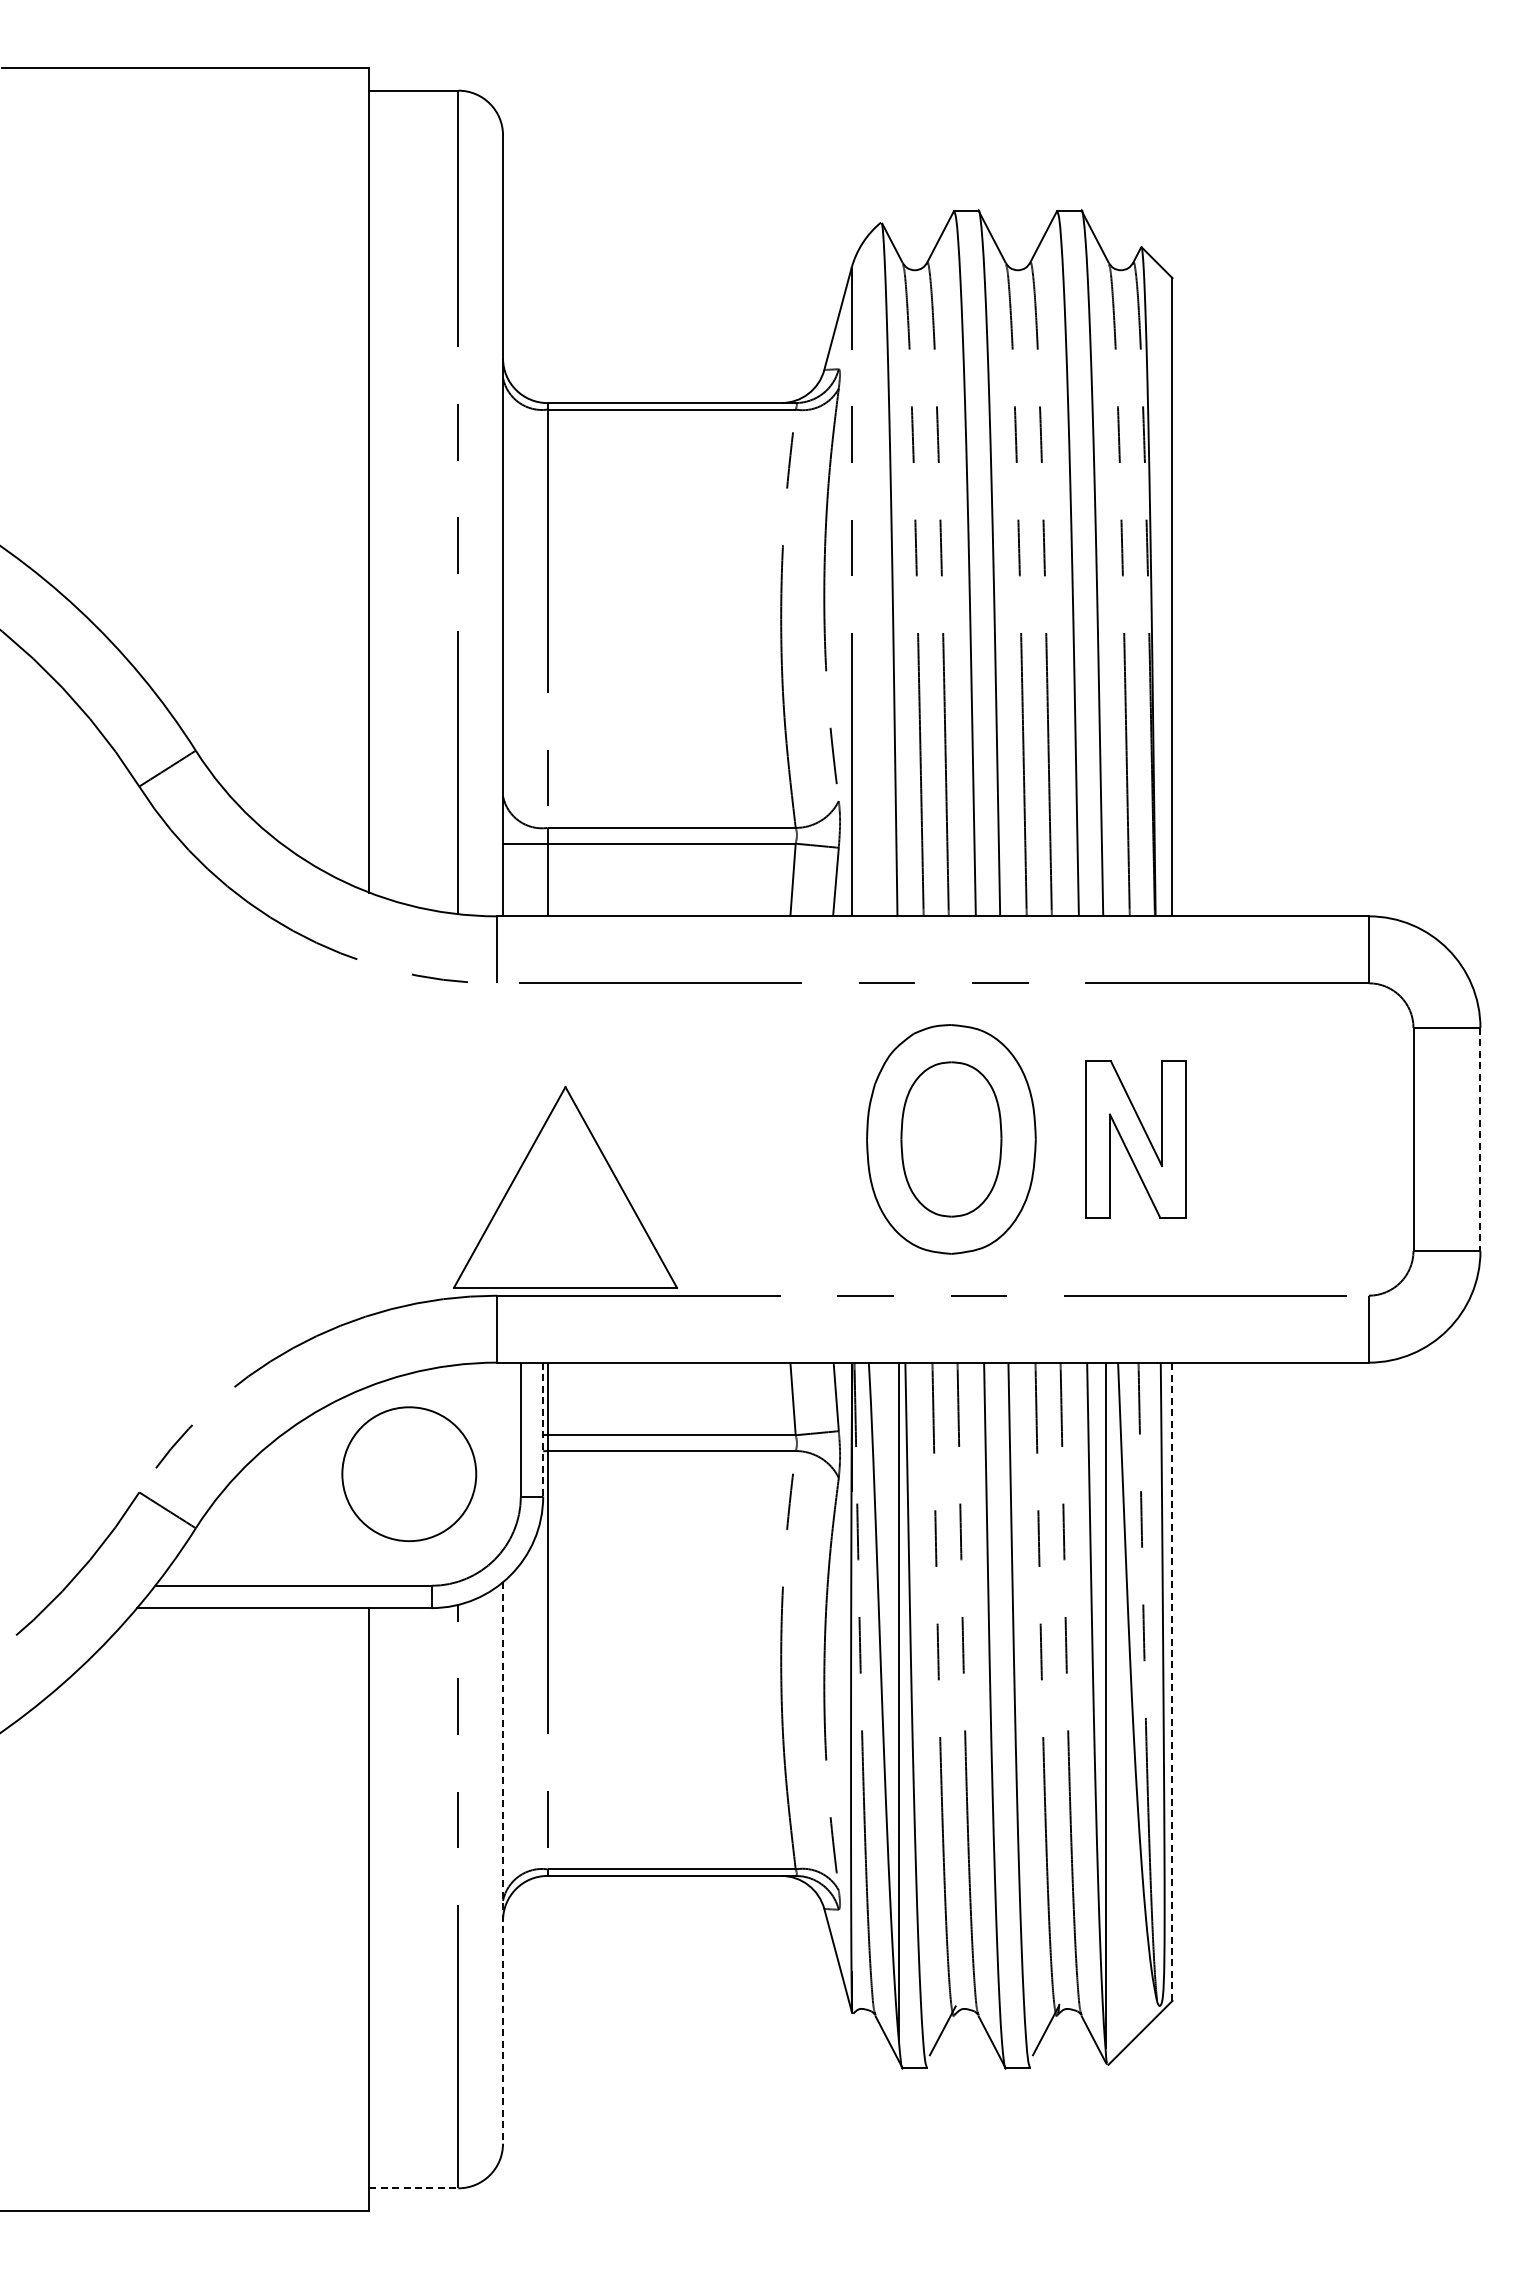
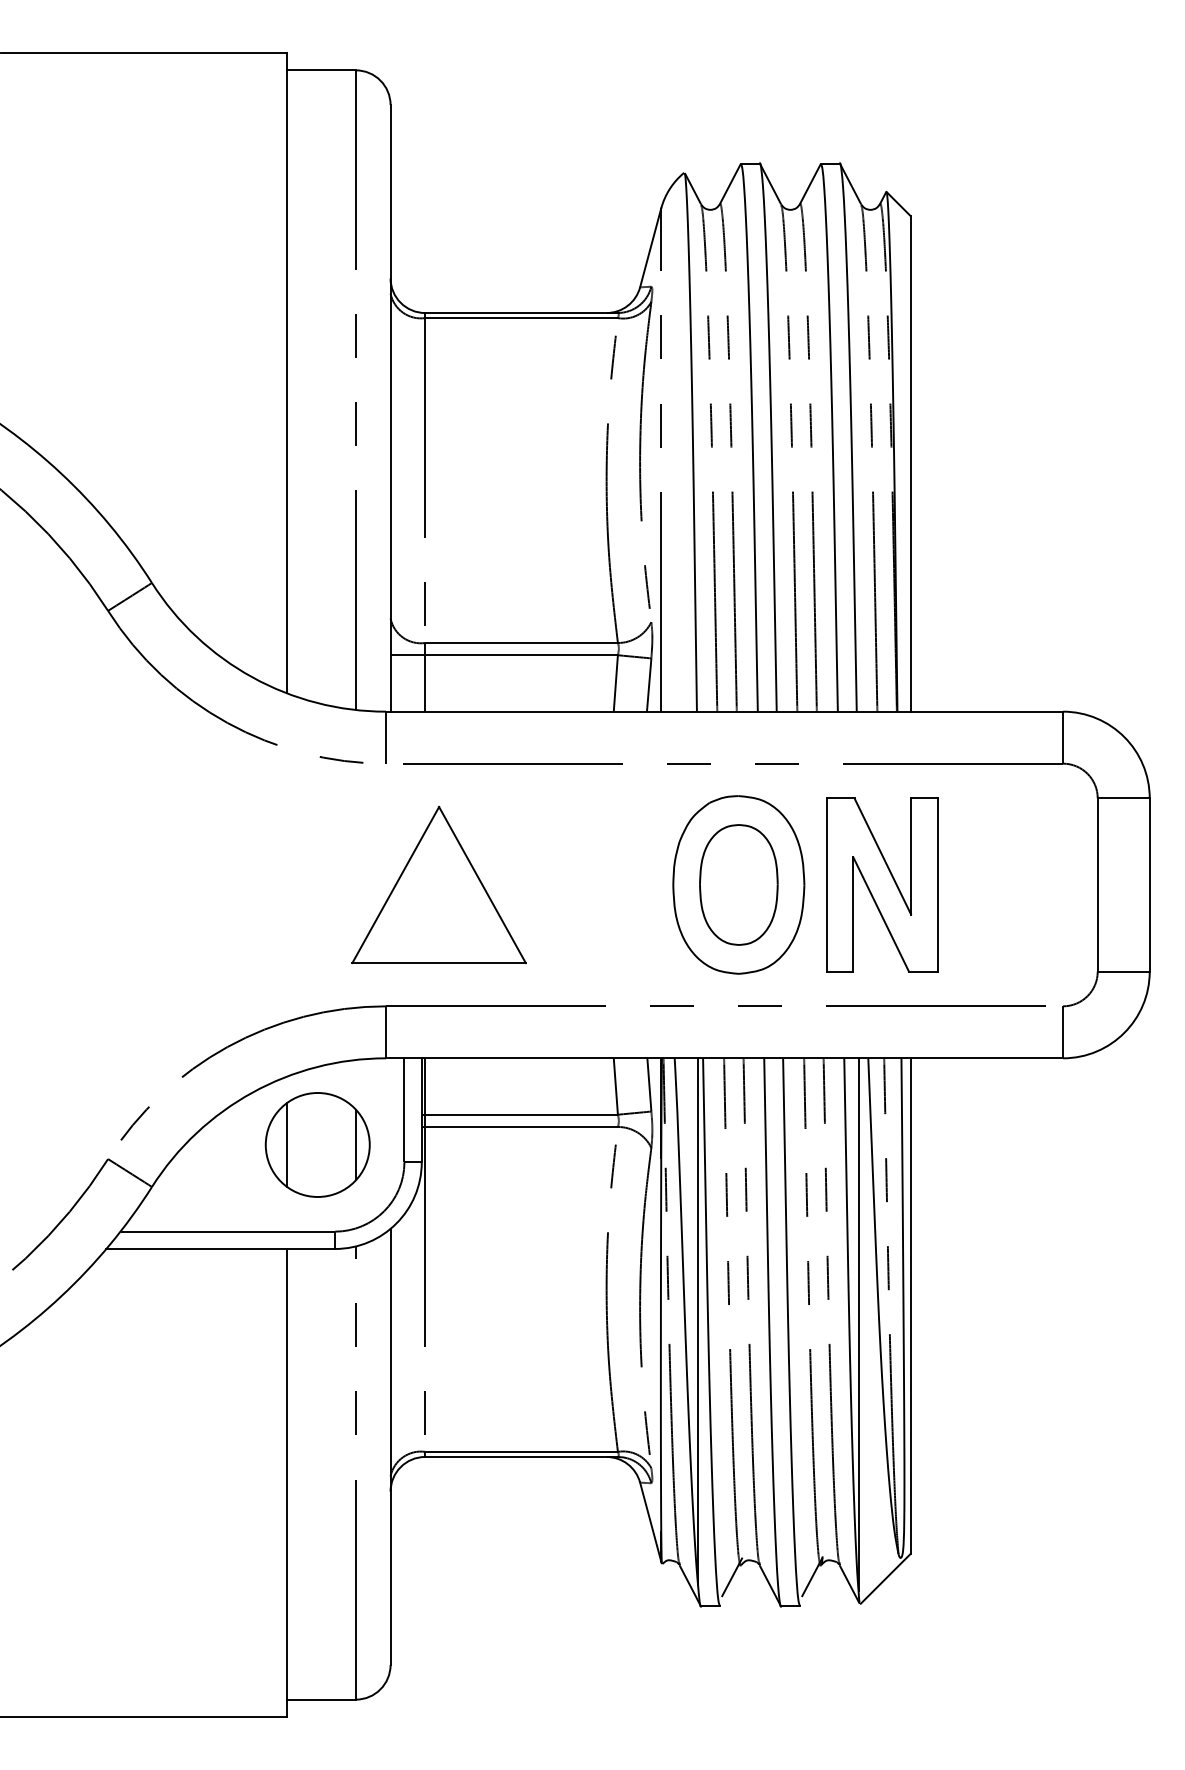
part: (1135, 1139) -> (881, 885), size x1.43
line: (1480, 1139) -> (1149, 885), dashed -> solid
part: (565, 1187) -> (439, 885), moved
line: (543, 1429) -> (422, 1110), dashed -> solid
line: (369, 1473) -> (286, 1144), added
line: (458, 1473) -> (355, 1144), added
line: (1172, 1681) -> (910, 1305), dashed -> solid
line: (503, 1862) -> (390, 1446), dashed -> solid
line: (413, 2188) -> (321, 1699), dashed -> solid

